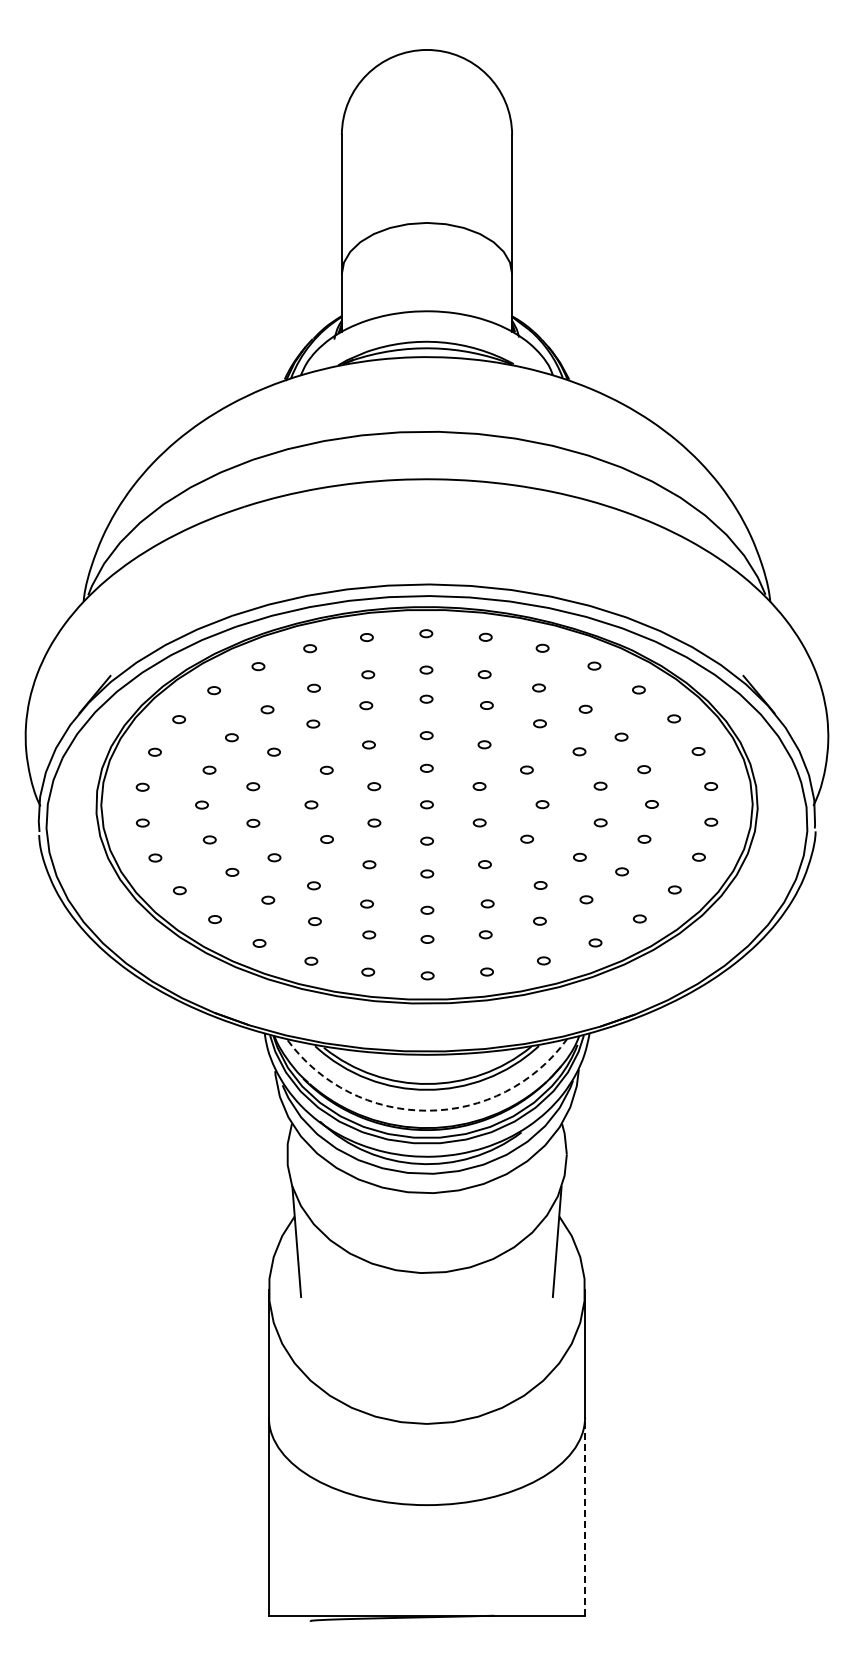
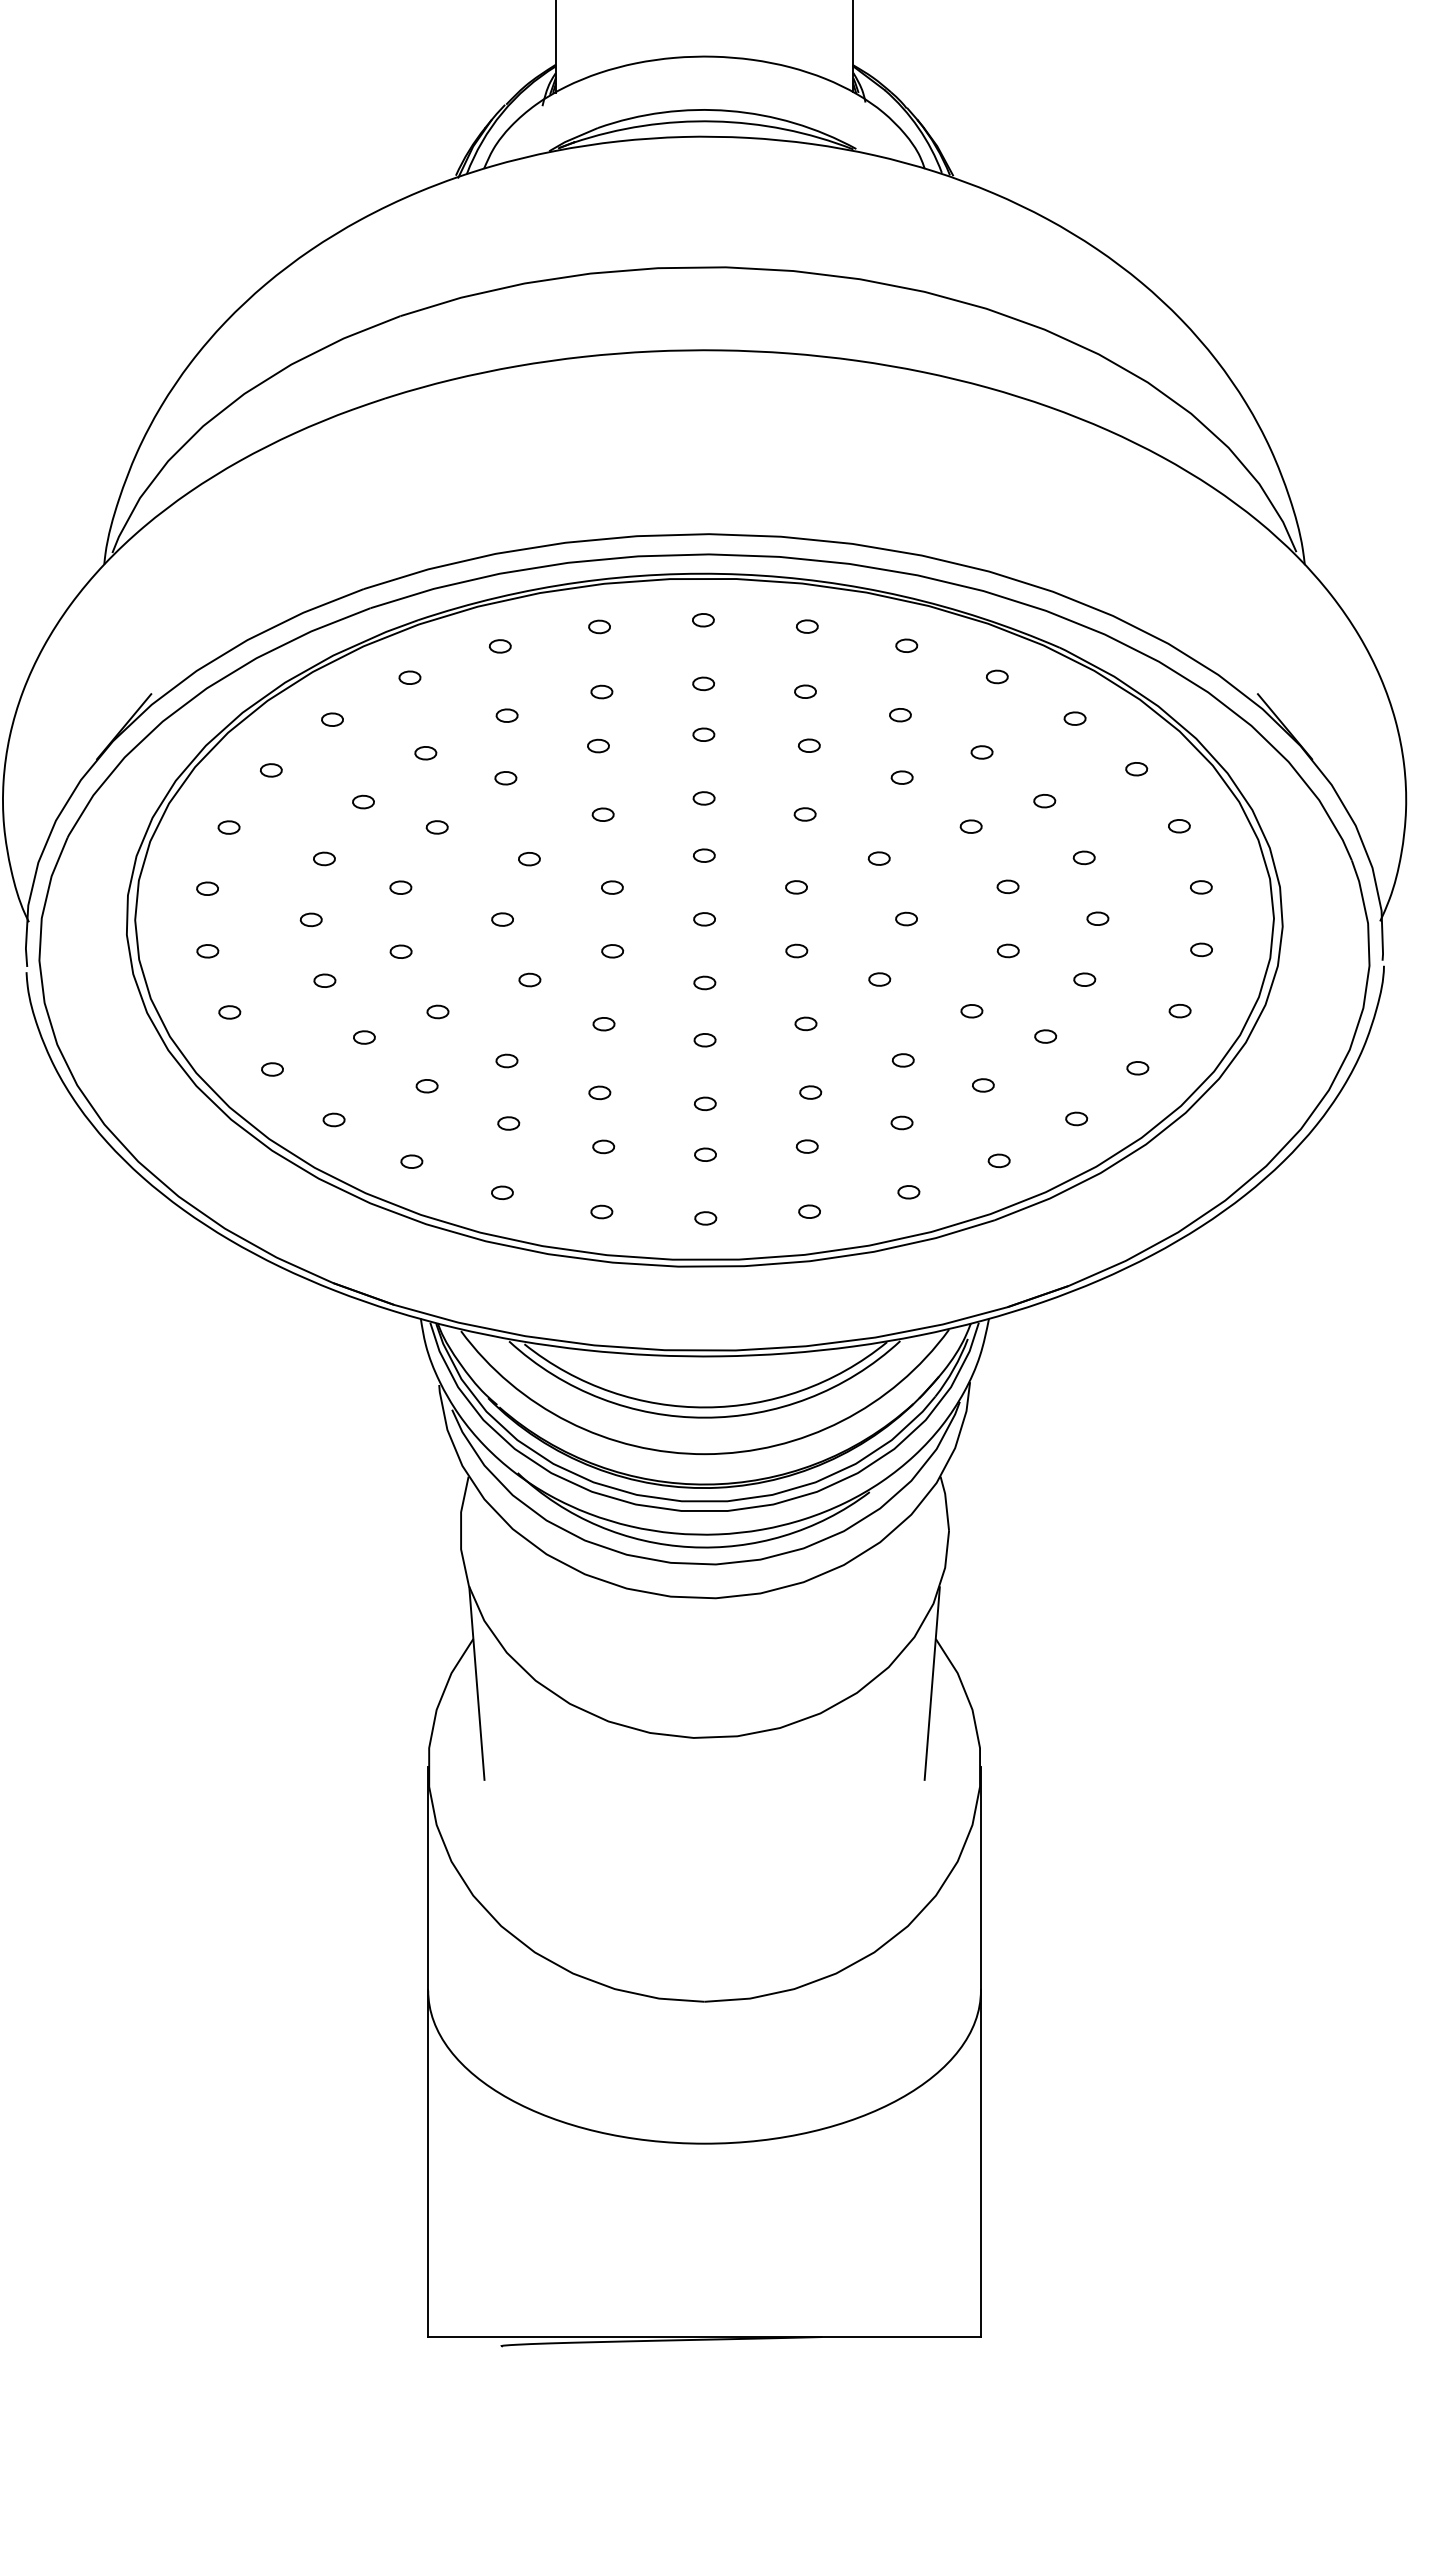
arc: (427, 1110) -> (705, 1453), dashed -> solid
line: (585, 1516) -> (981, 2163), dashed -> solid

